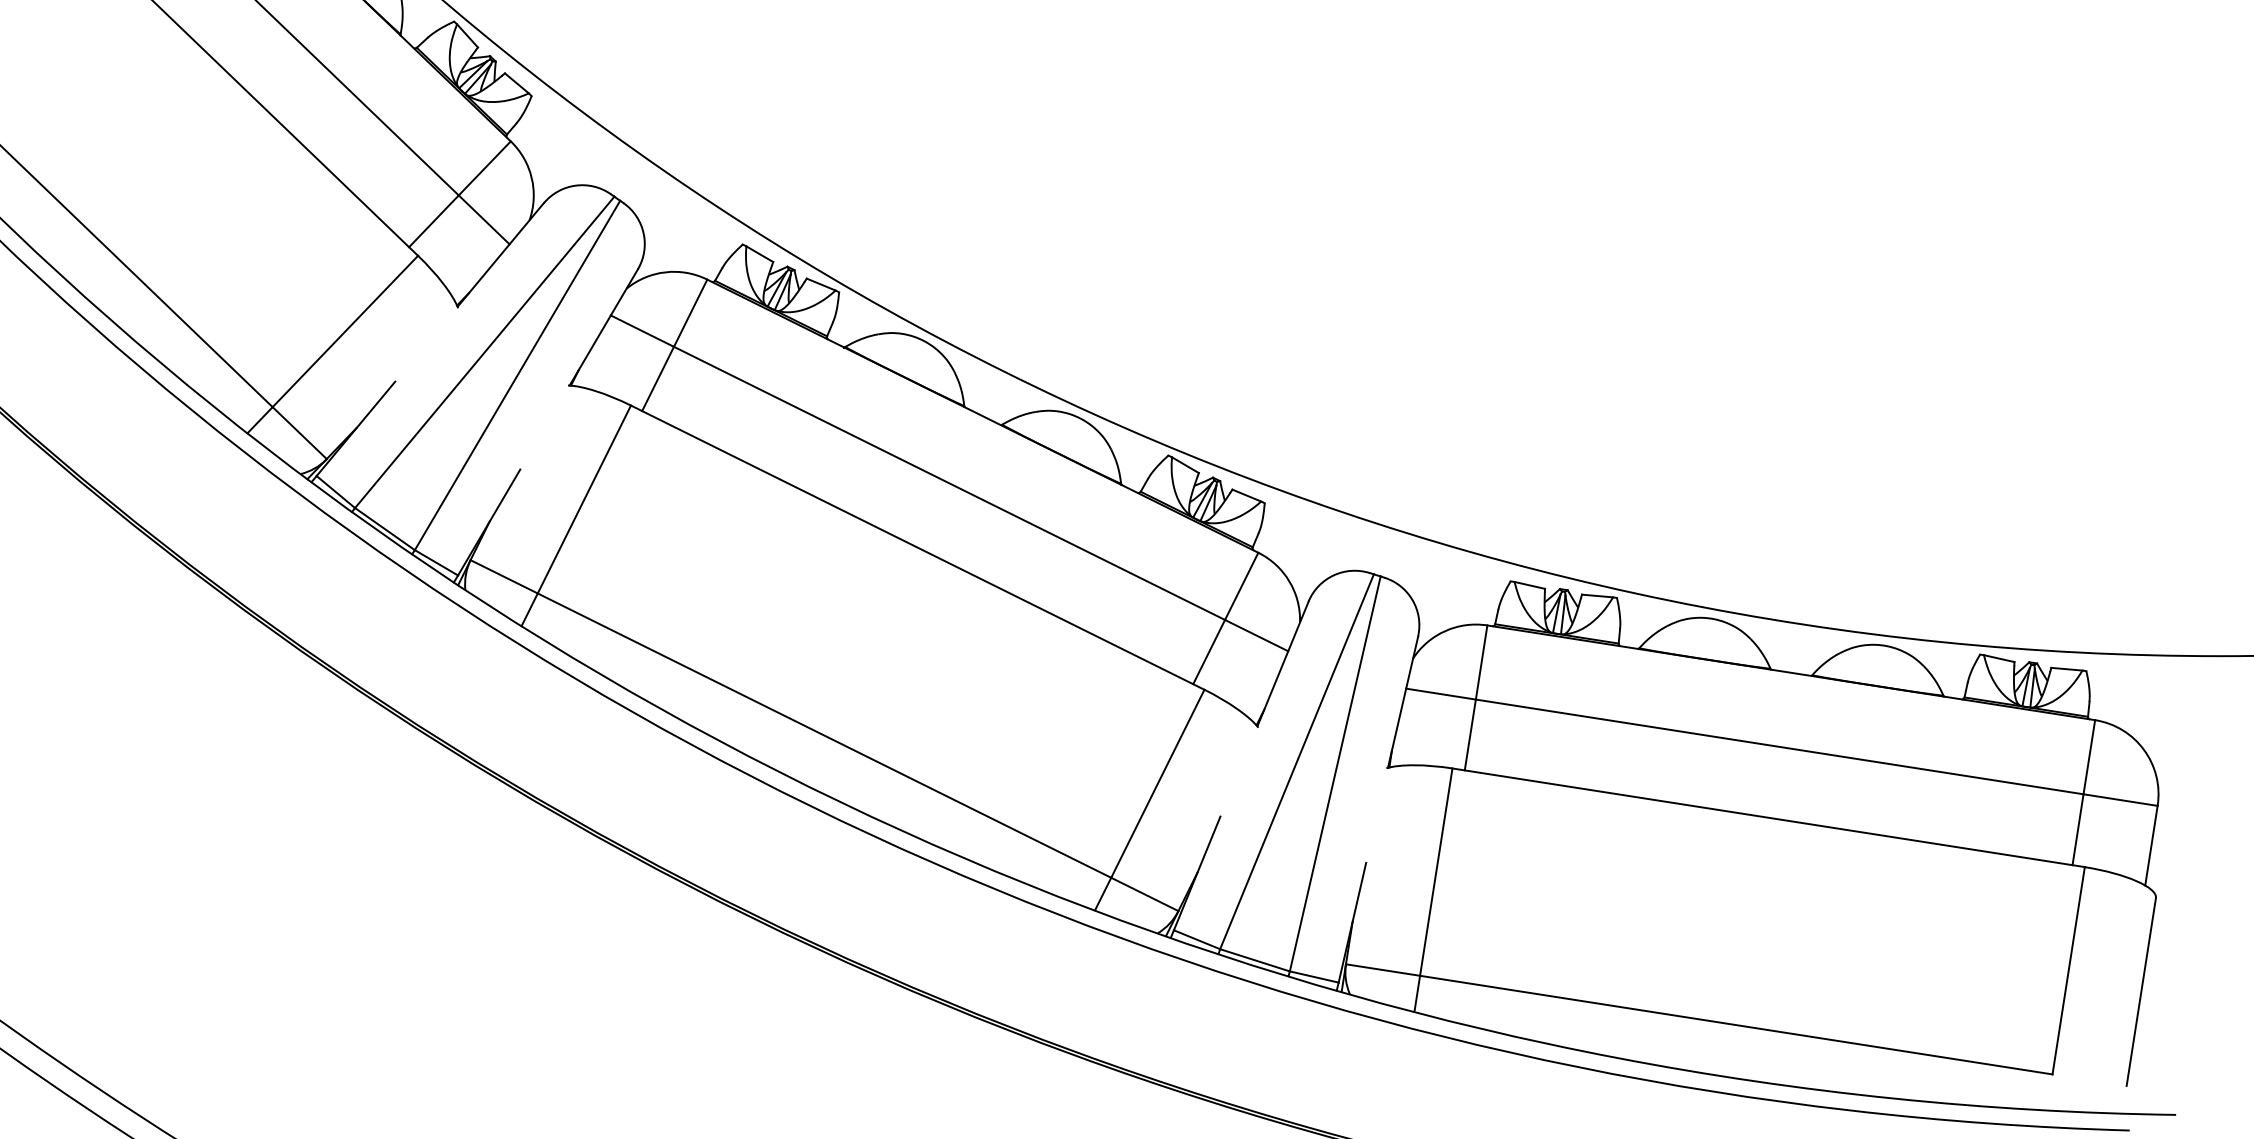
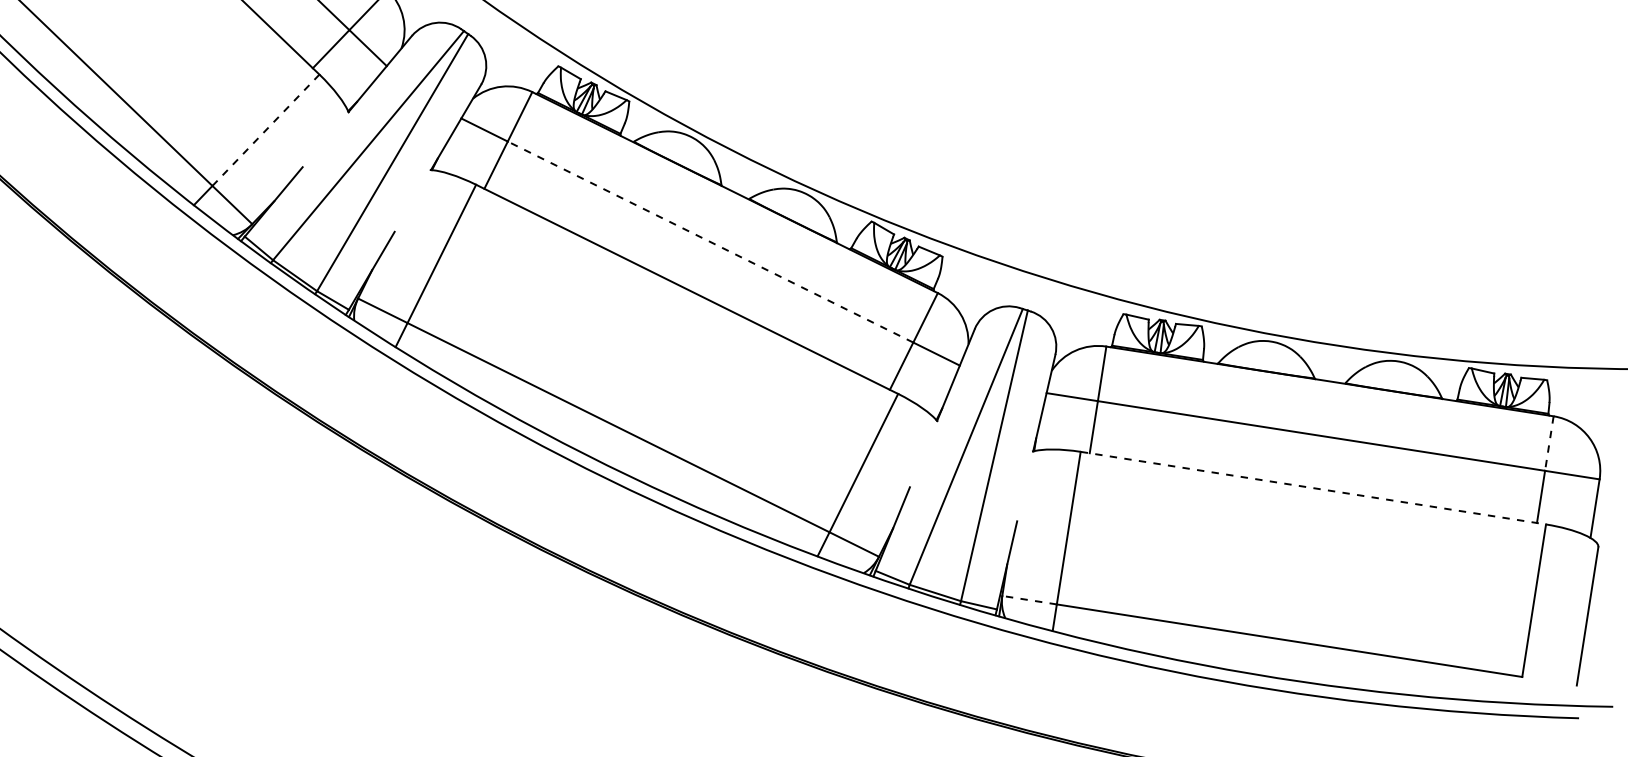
line: (345, 331) -> (266, 130), solid -> dashed
line: (949, 483) -> (710, 242), solid -> dashed
line: (2089, 757) -> (1549, 443), solid -> dashed
line: (1769, 817) -> (1313, 487), solid -> dashed
line: (1382, 969) -> (1029, 599), solid -> dashed

